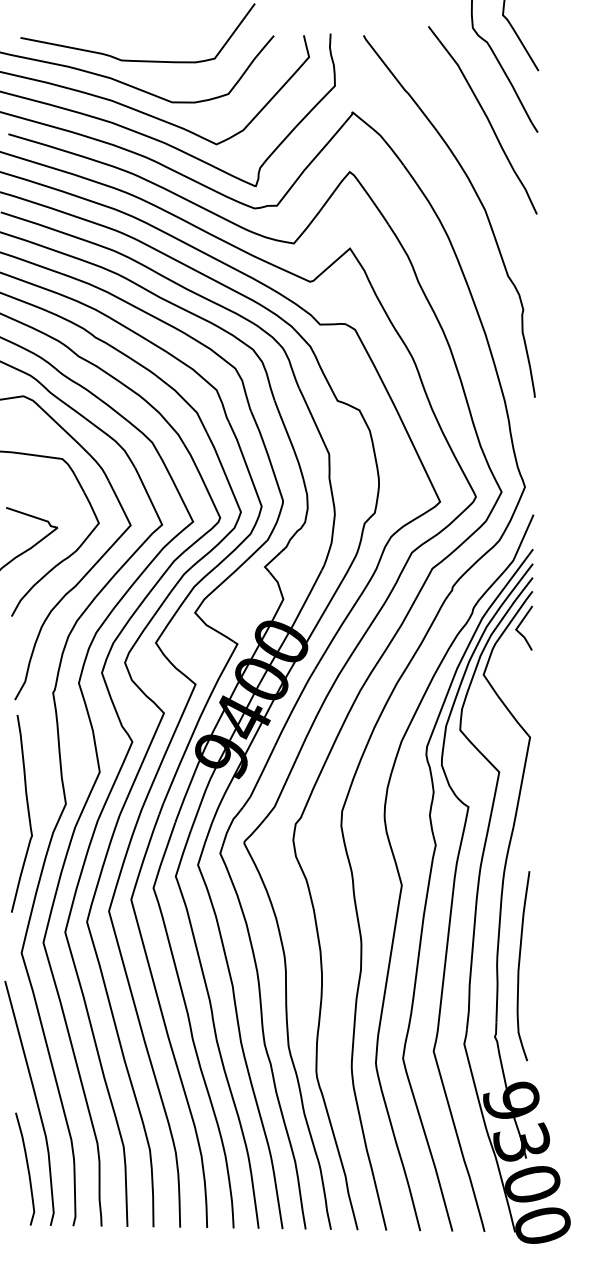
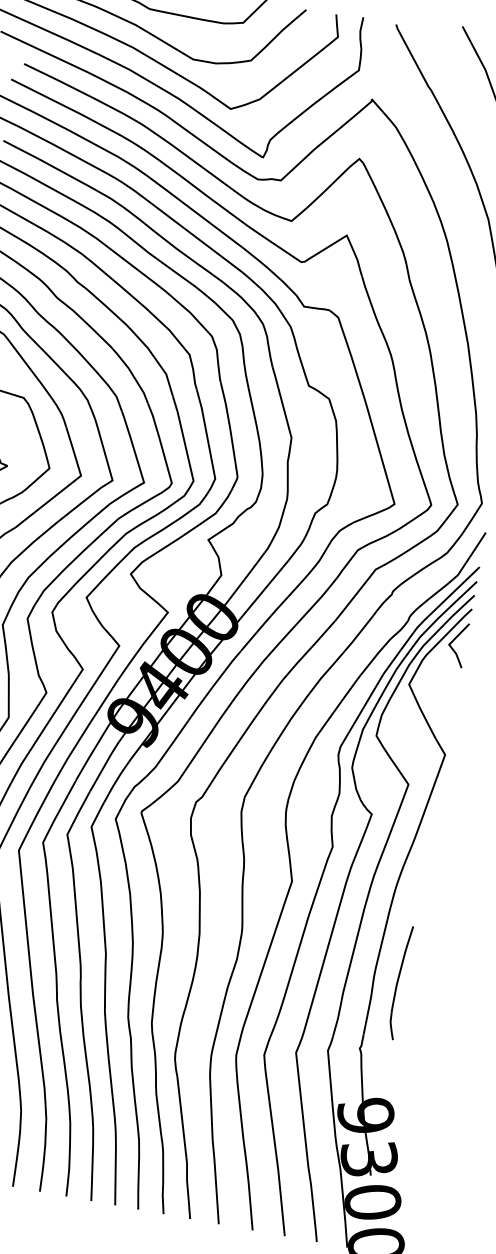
part: (523, 966) -> (400, 982), size x0.6

